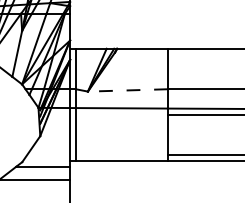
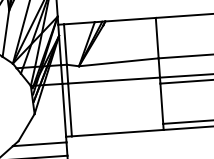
line: (127, 90) -> (118, 62), dashed -> solid

